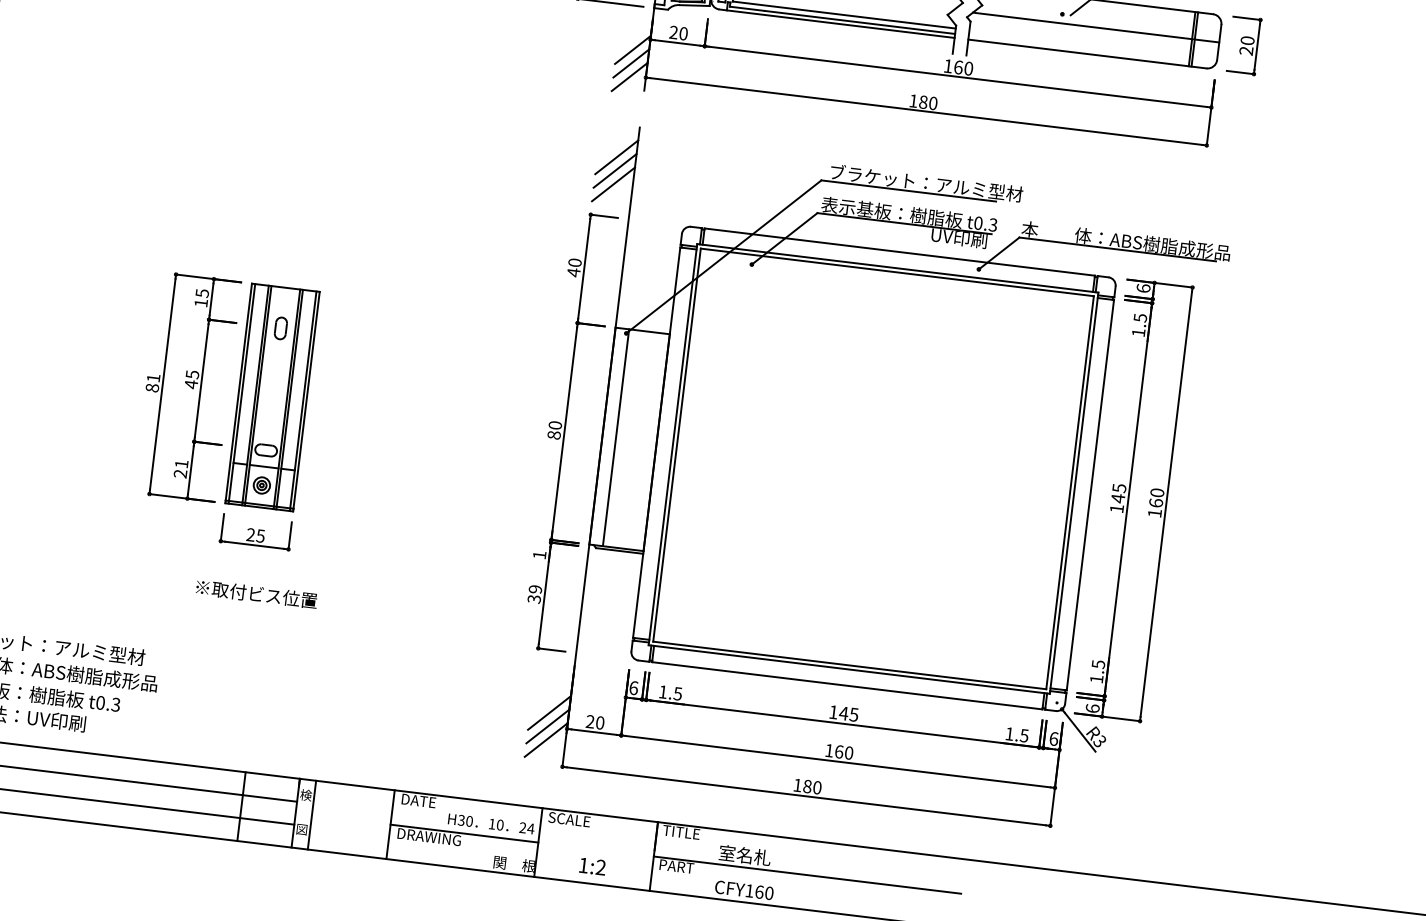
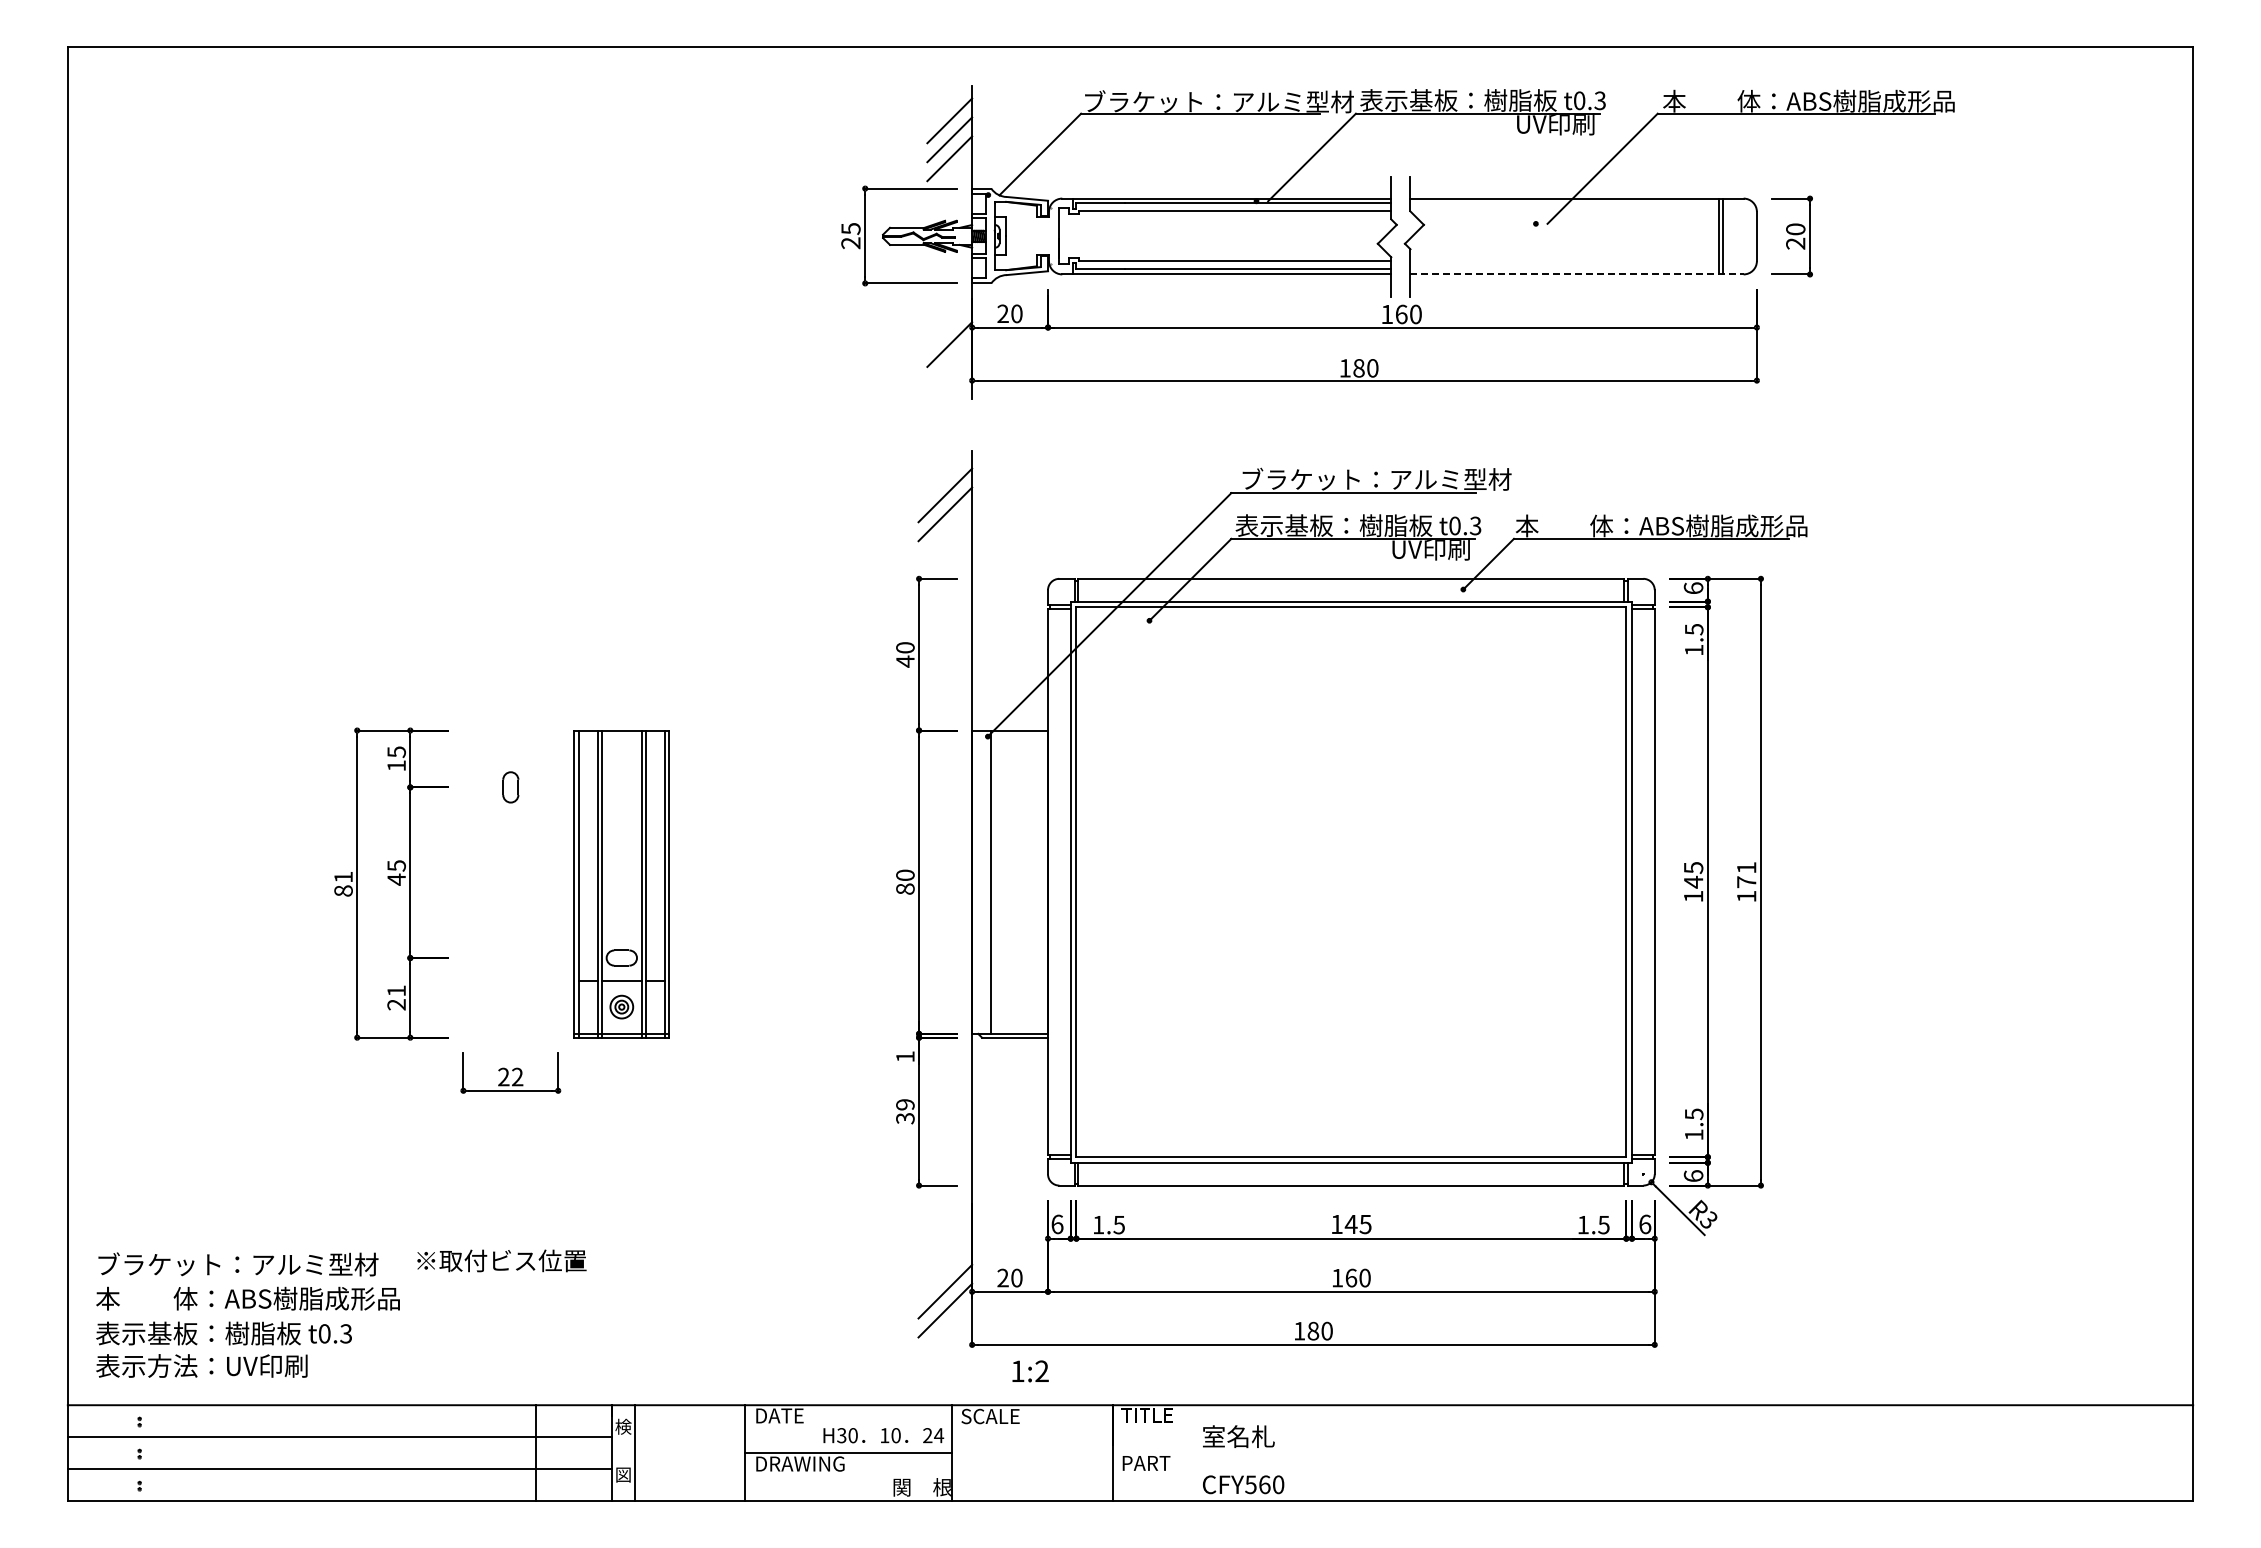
line: (1096, 27) -> (1584, 236), removed
line: (1087, 54) -> (1577, 274), solid -> dashed
line: (631, 63) -> (949, 363), removed
line: (629, 76) -> (949, 382), removed
line: (613, 184) -> (945, 533), removed
part: (272, 397) -> (621, 884), moved
text: (1156, 498) -> (1746, 875), 160 -> 171
text: (260, 535) -> (517, 1076), 25 -> 22
text: (256, 593) -> (501, 1260), moved
line: (549, 712) -> (945, 1272), removed
text: (592, 866) -> (1030, 1371), moved
line: (807, 875) -> (1328, 1453), removed
text: (749, 890) -> (1250, 1484), CFY160 -> CFY560

